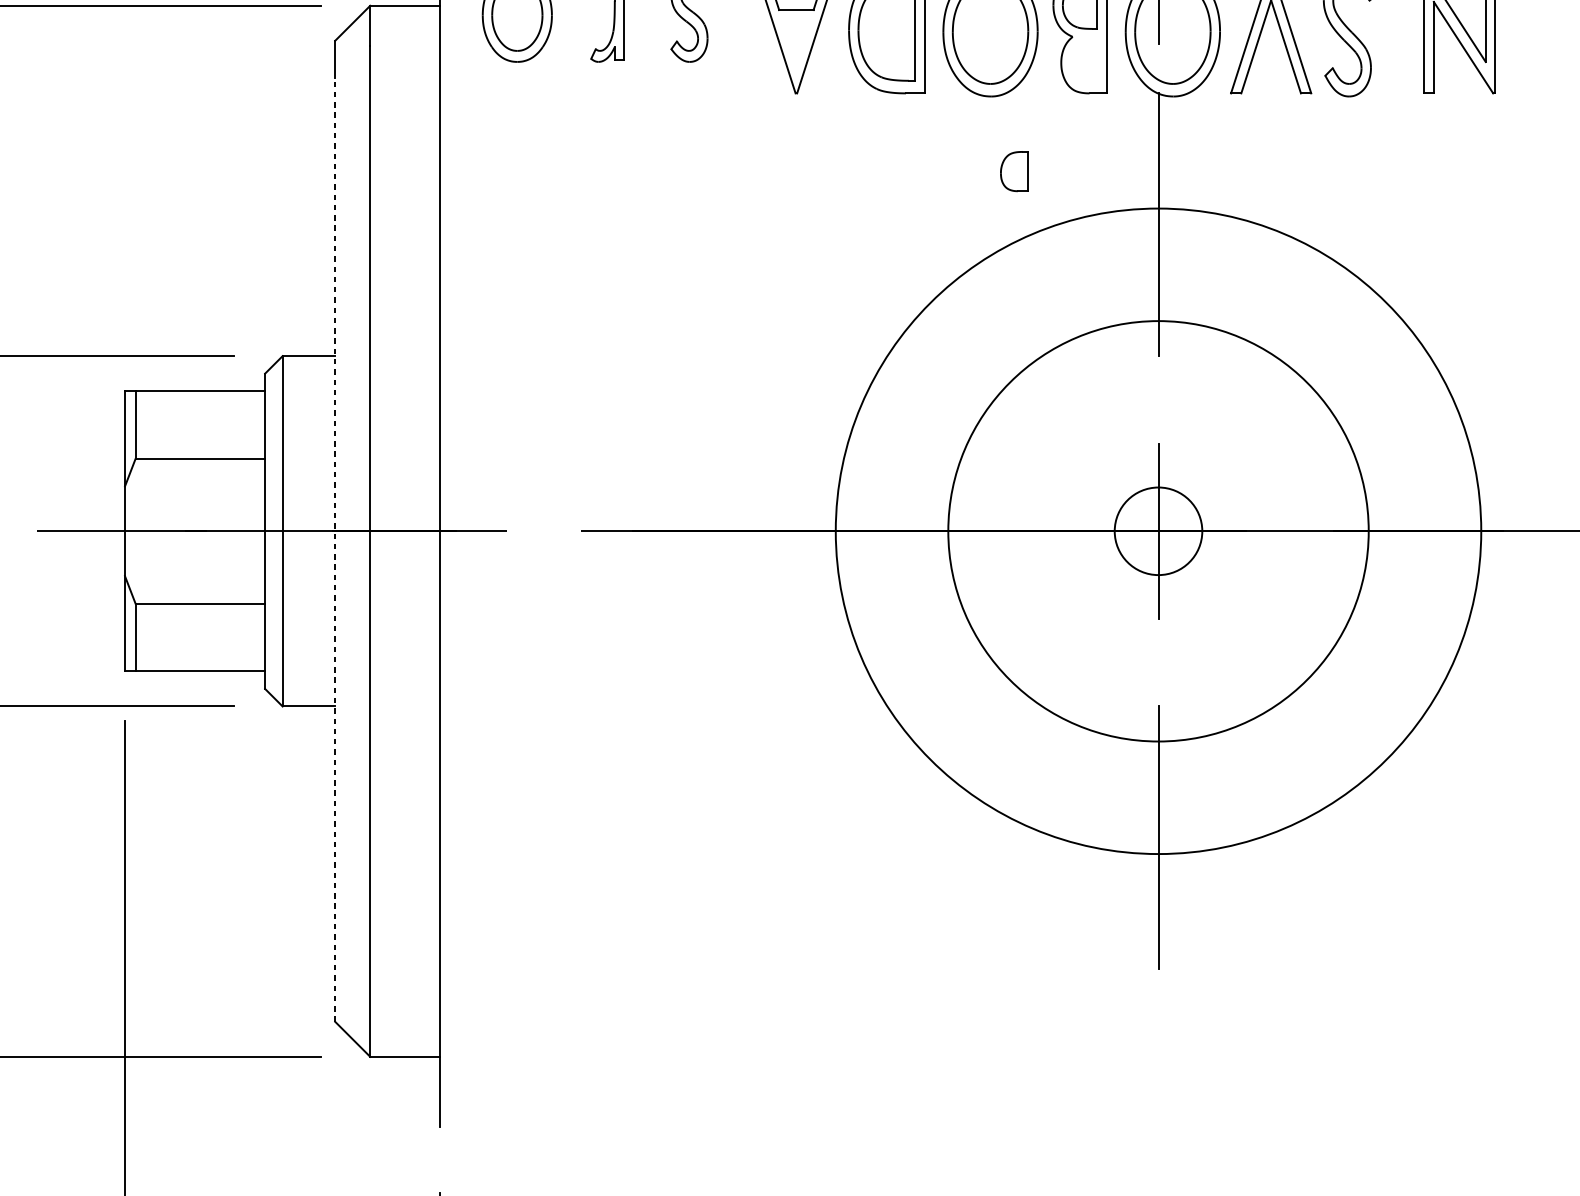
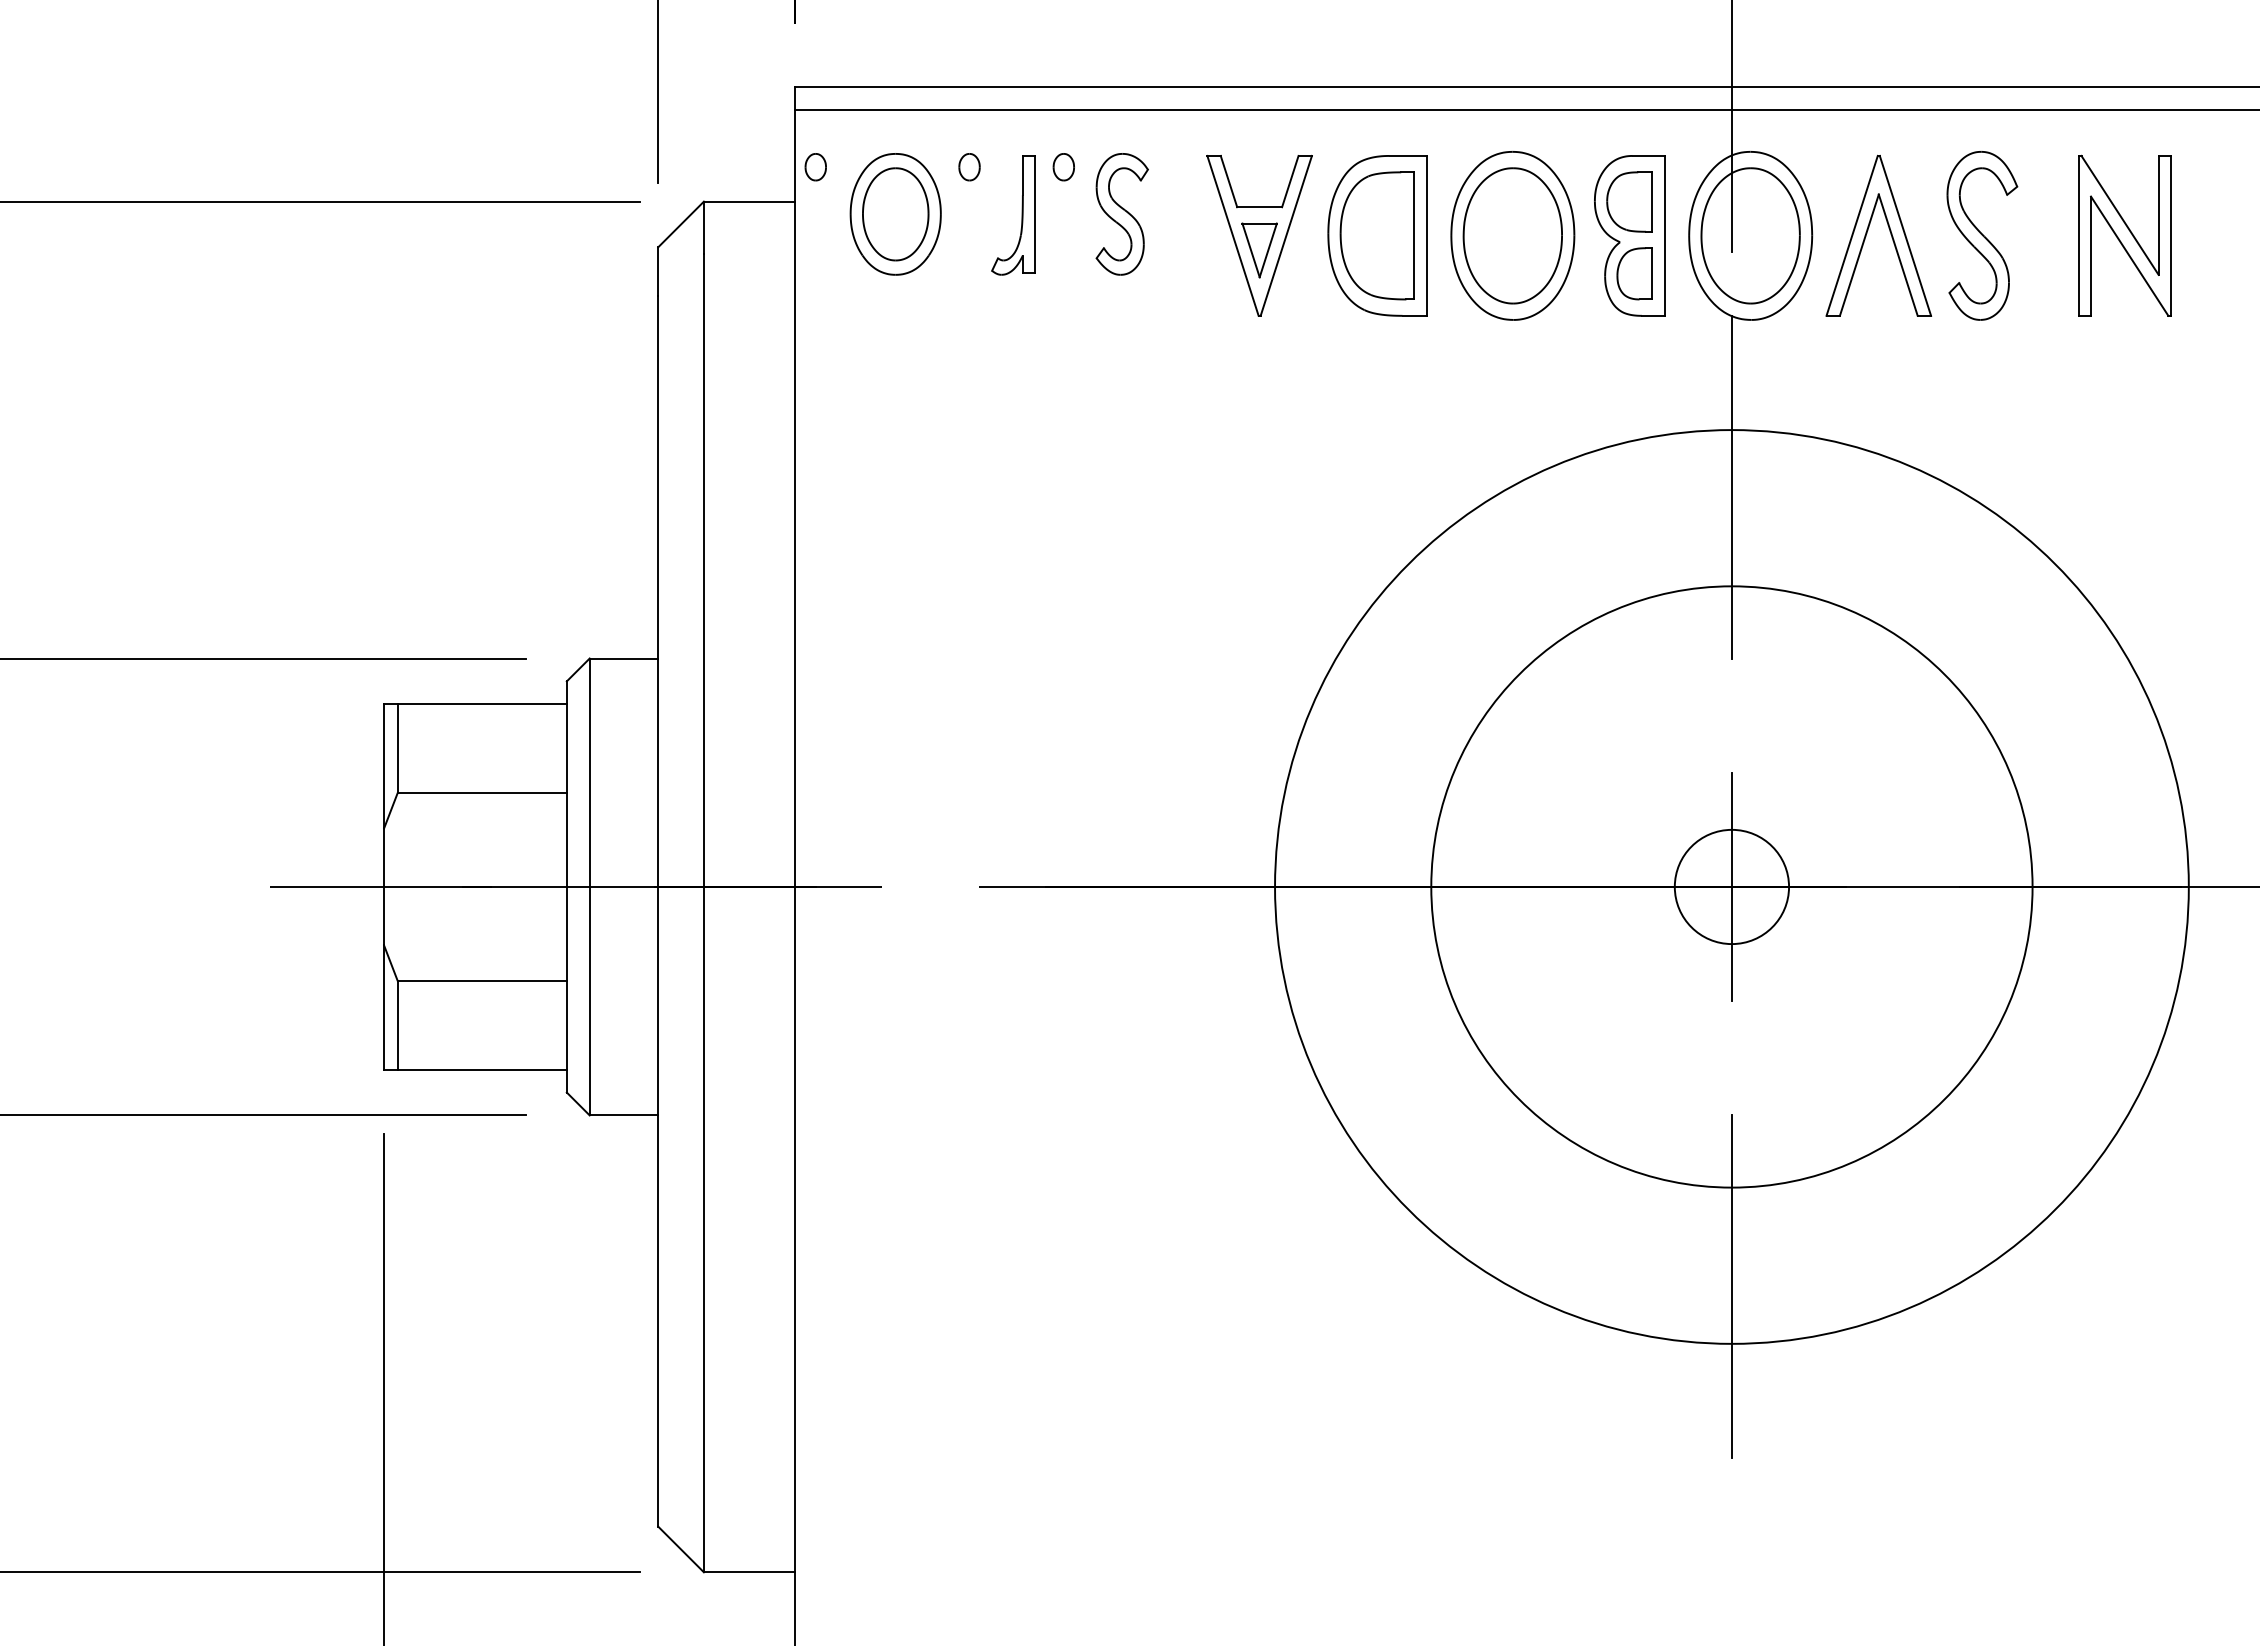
part: (796, 43) -> (1259, 250), added
part: (1014, 171) -> (1634, 273), moved
circle: (1158, 530) -> (1731, 886), size x0.71
circle: (1158, 530) -> (1731, 886), size x1.67
line: (335, 549) -> (658, 910), dashed -> solid

